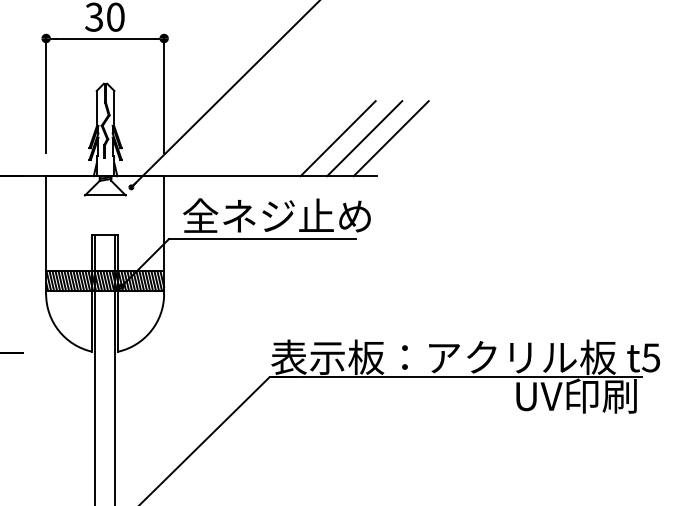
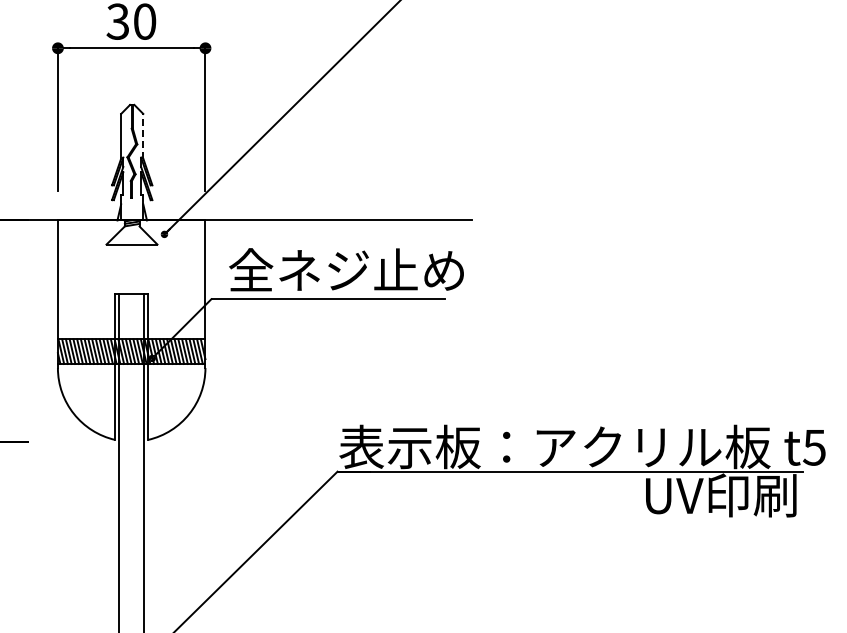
line: (114, 108) -> (143, 135), solid -> dashed
line: (337, 138) -> (422, 173), removed
line: (364, 138) -> (456, 173), removed
line: (391, 138) -> (489, 173), removed

